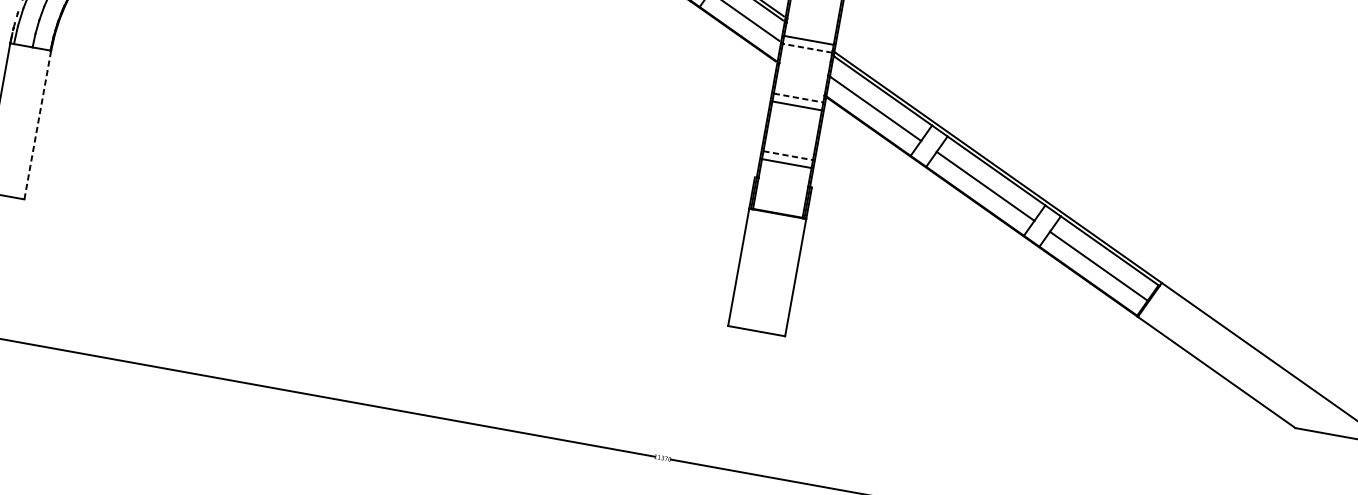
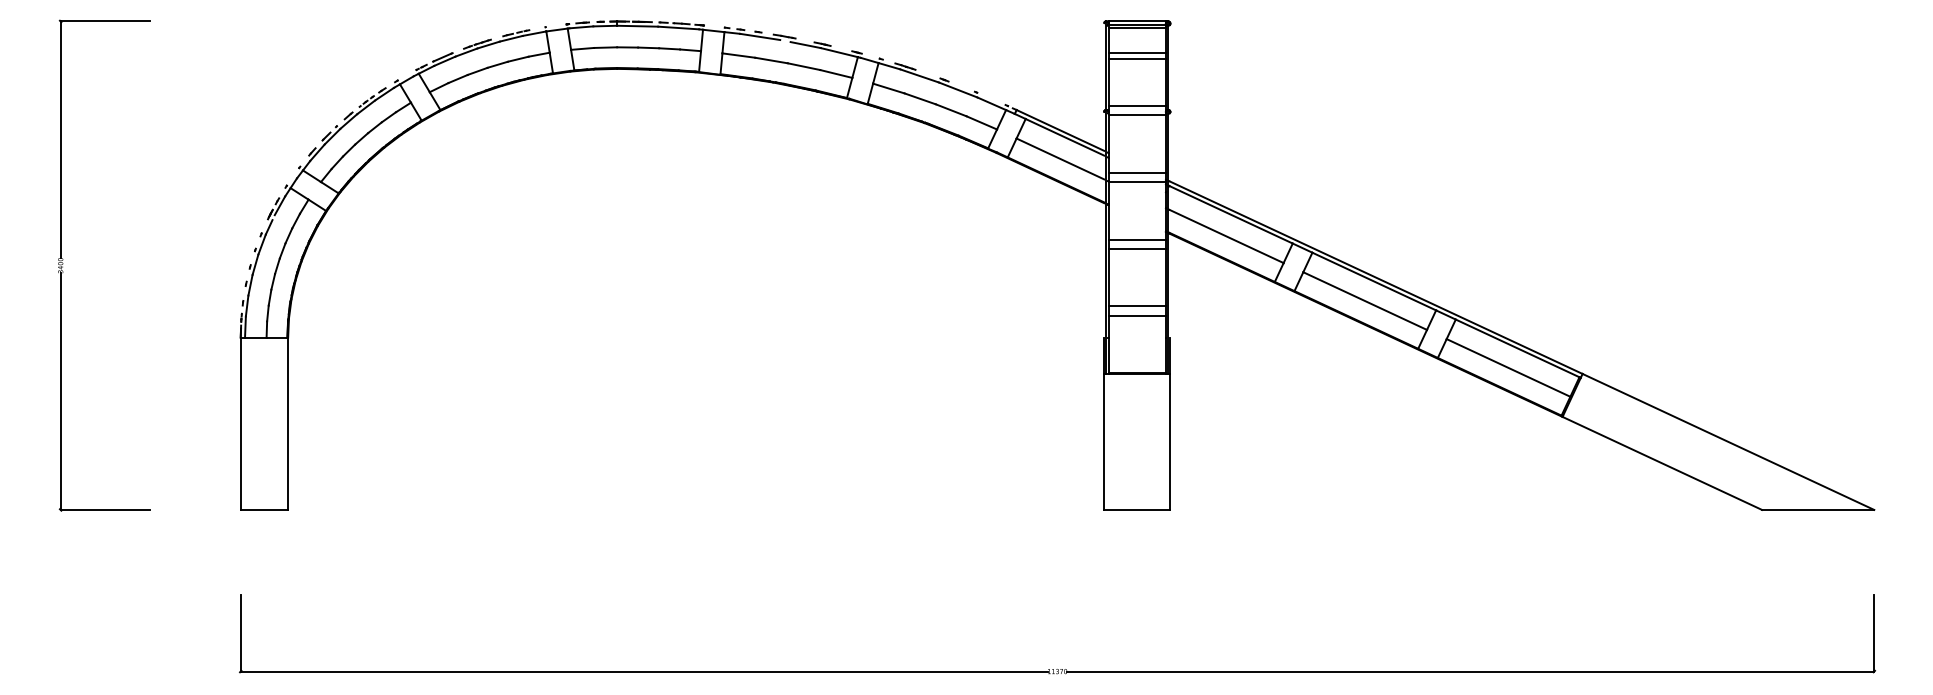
line: (807, 47) -> (1137, 181), dashed -> solid
line: (798, 97) -> (1137, 239), dashed -> solid
line: (38, 124) -> (288, 423), dashed -> solid
line: (788, 155) -> (1137, 306), dashed -> solid

